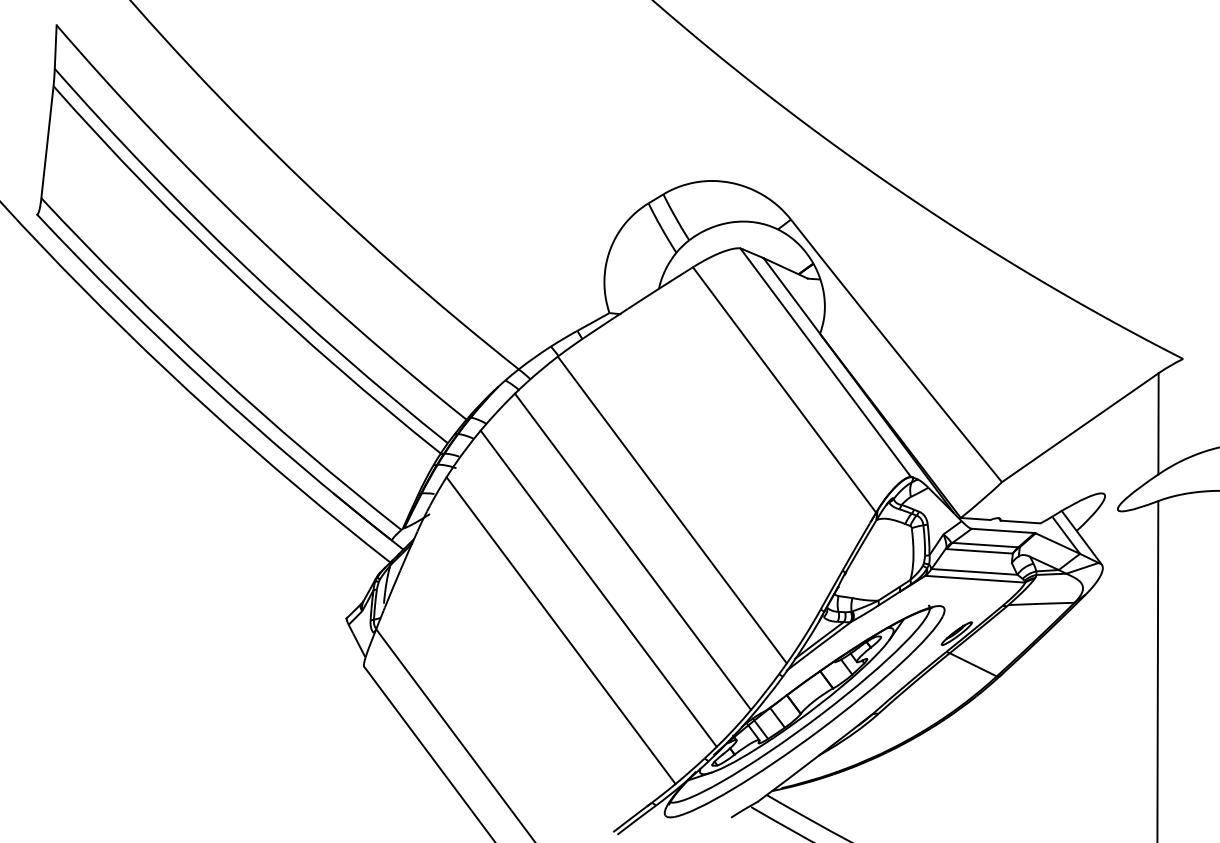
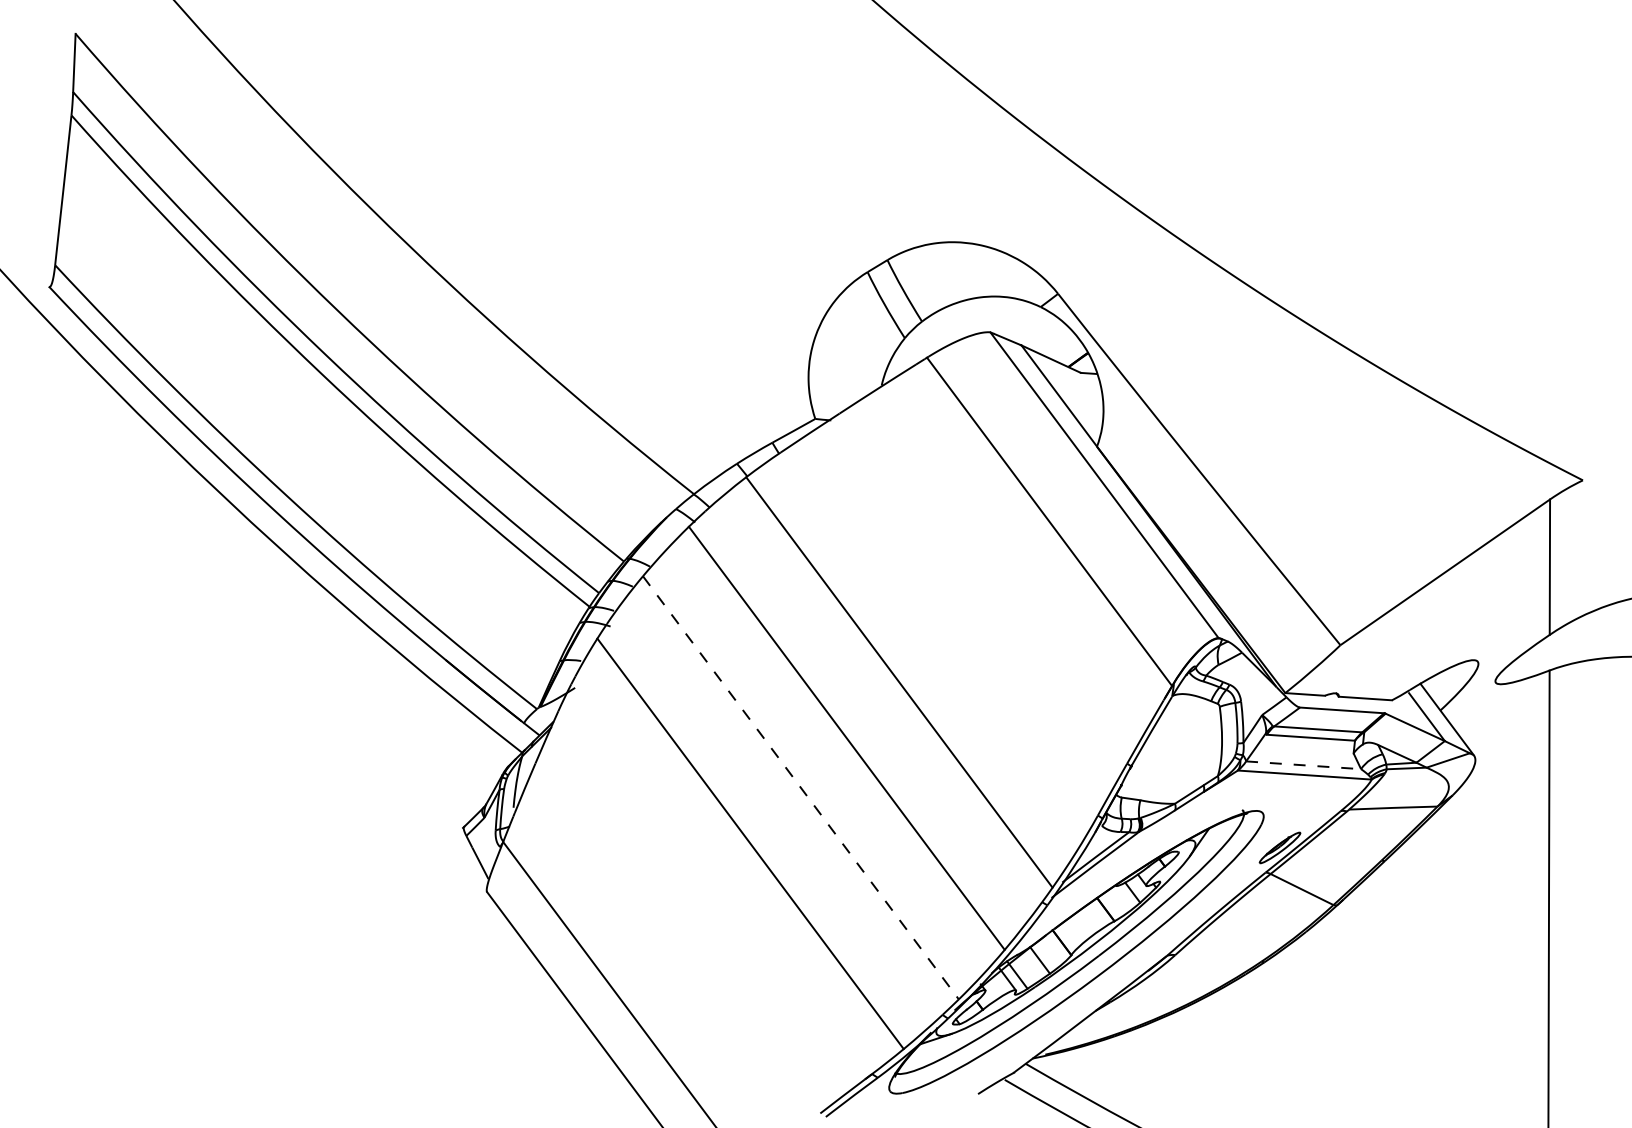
line: (974, 572) -> (1303, 765), solid -> dashed
line: (599, 589) -> (801, 788), solid -> dashed

